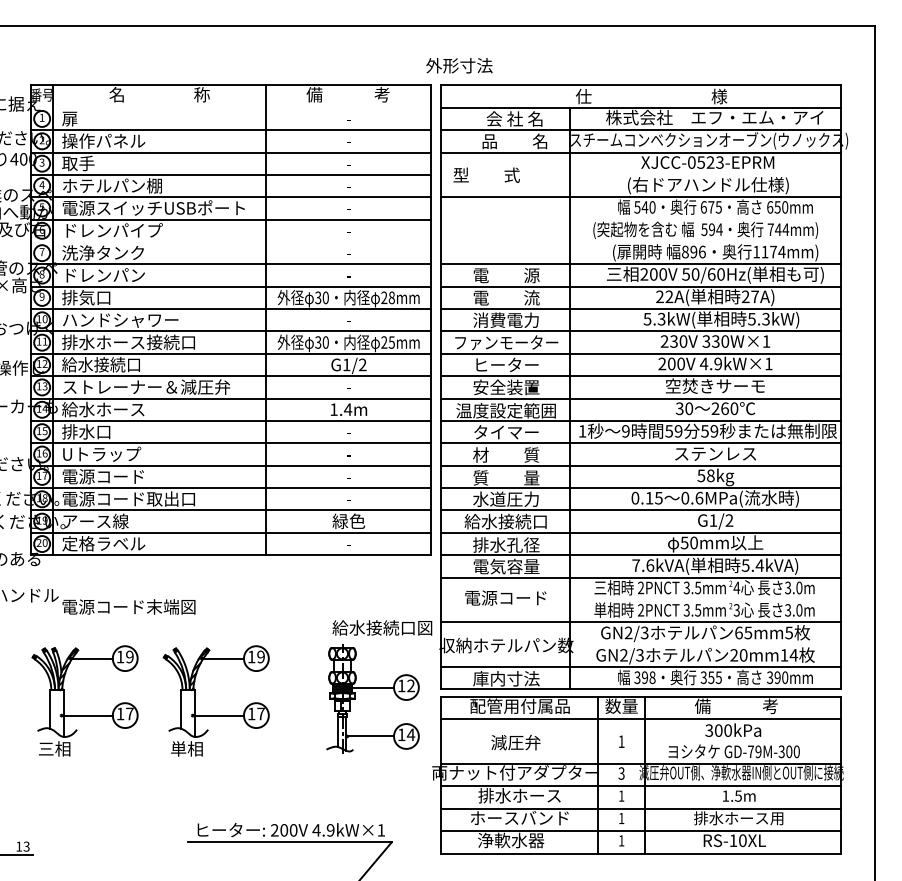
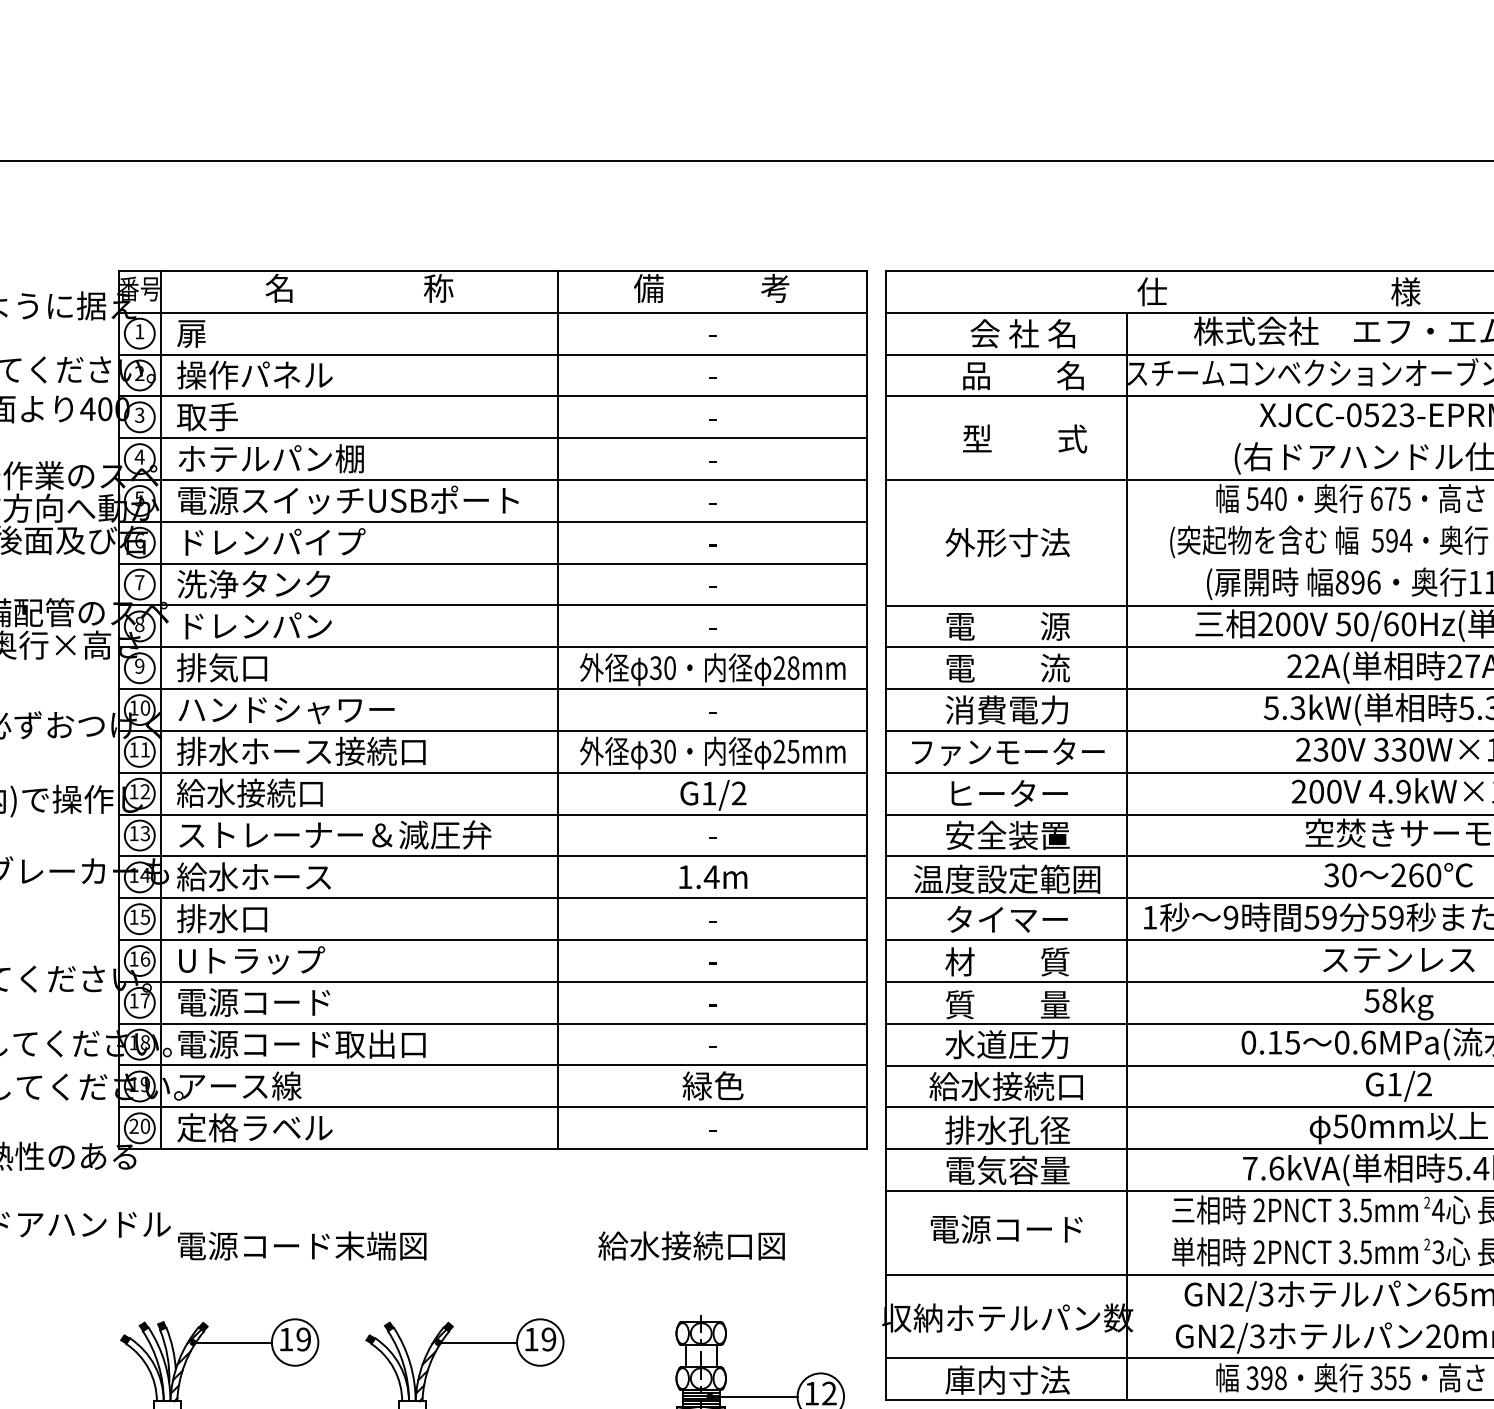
text: (459, 65) -> (1007, 542), moved
line: (230, 107) -> (491, 312), added
text: (486, 174) -> (1024, 437), moved
line: (230, 241) -> (491, 562), added
text: (382, 627) -> (691, 1245), moved

